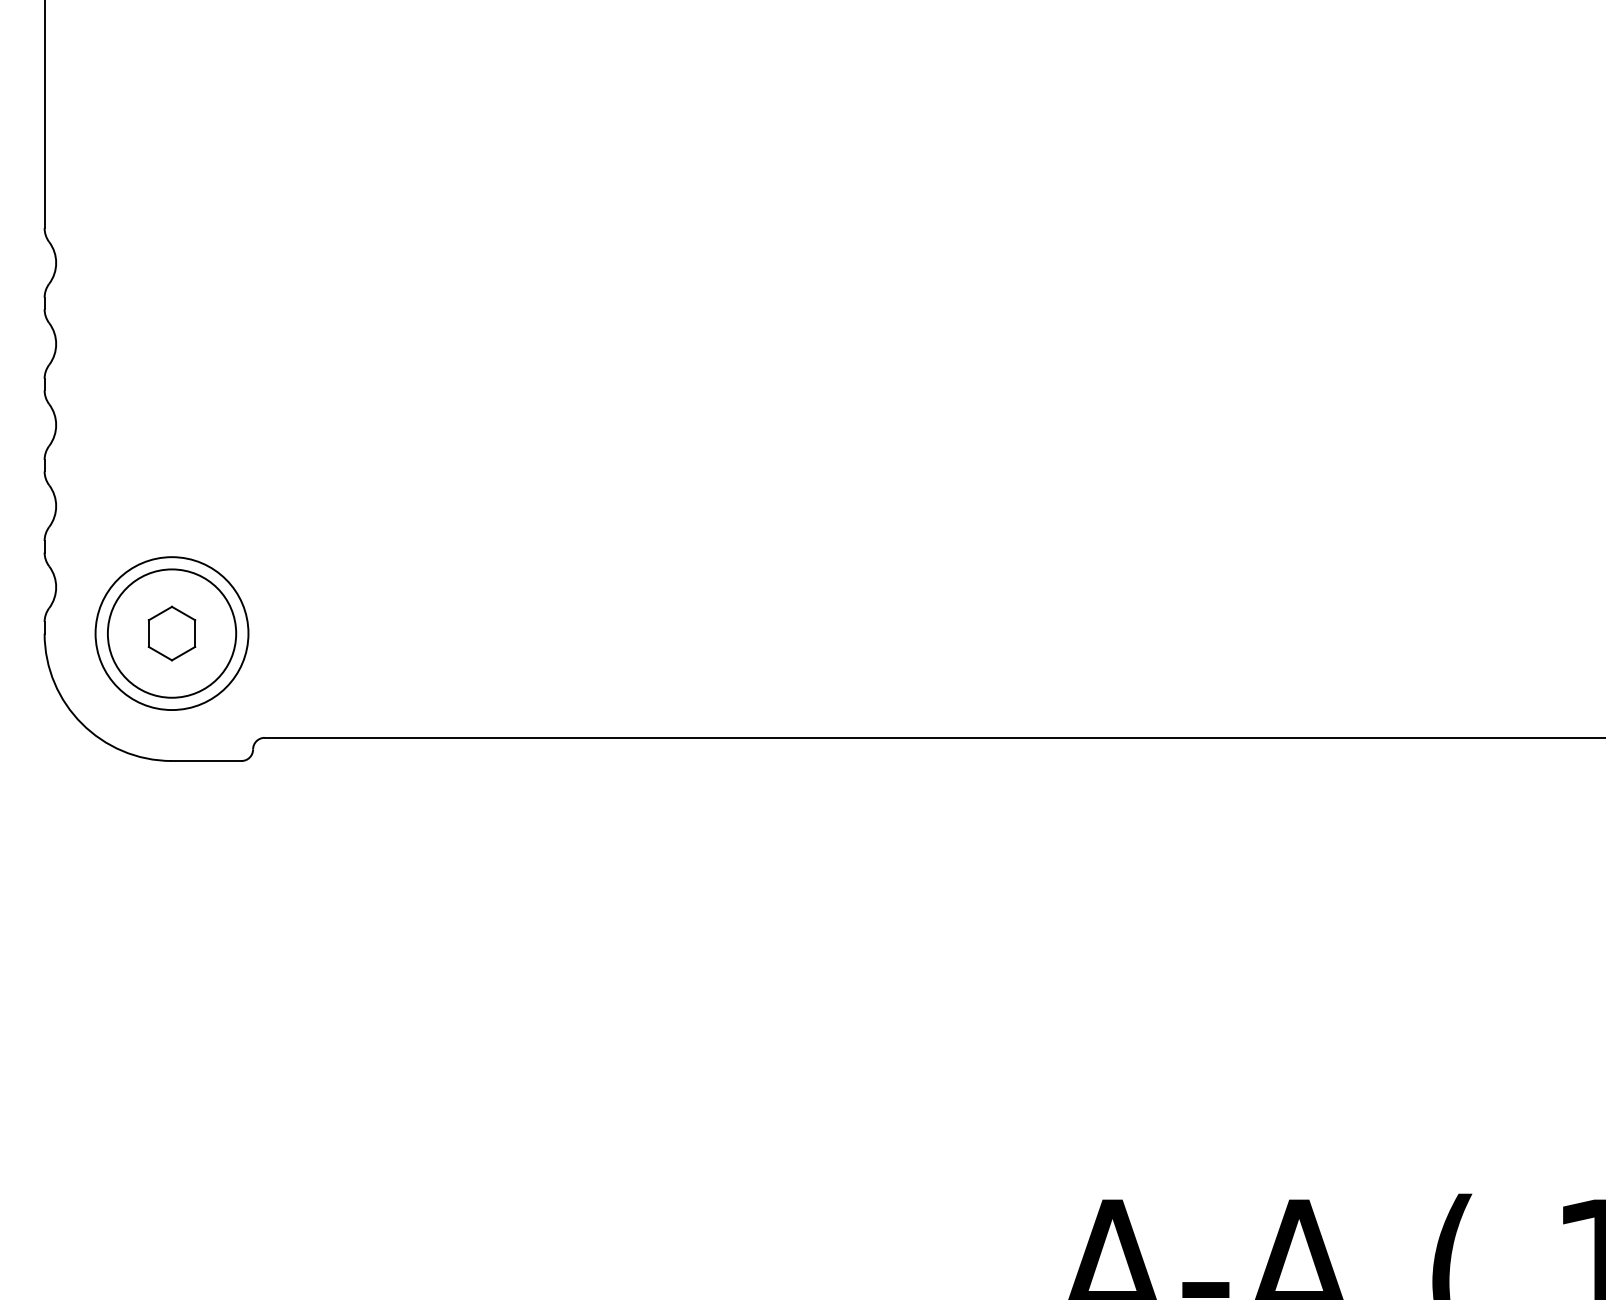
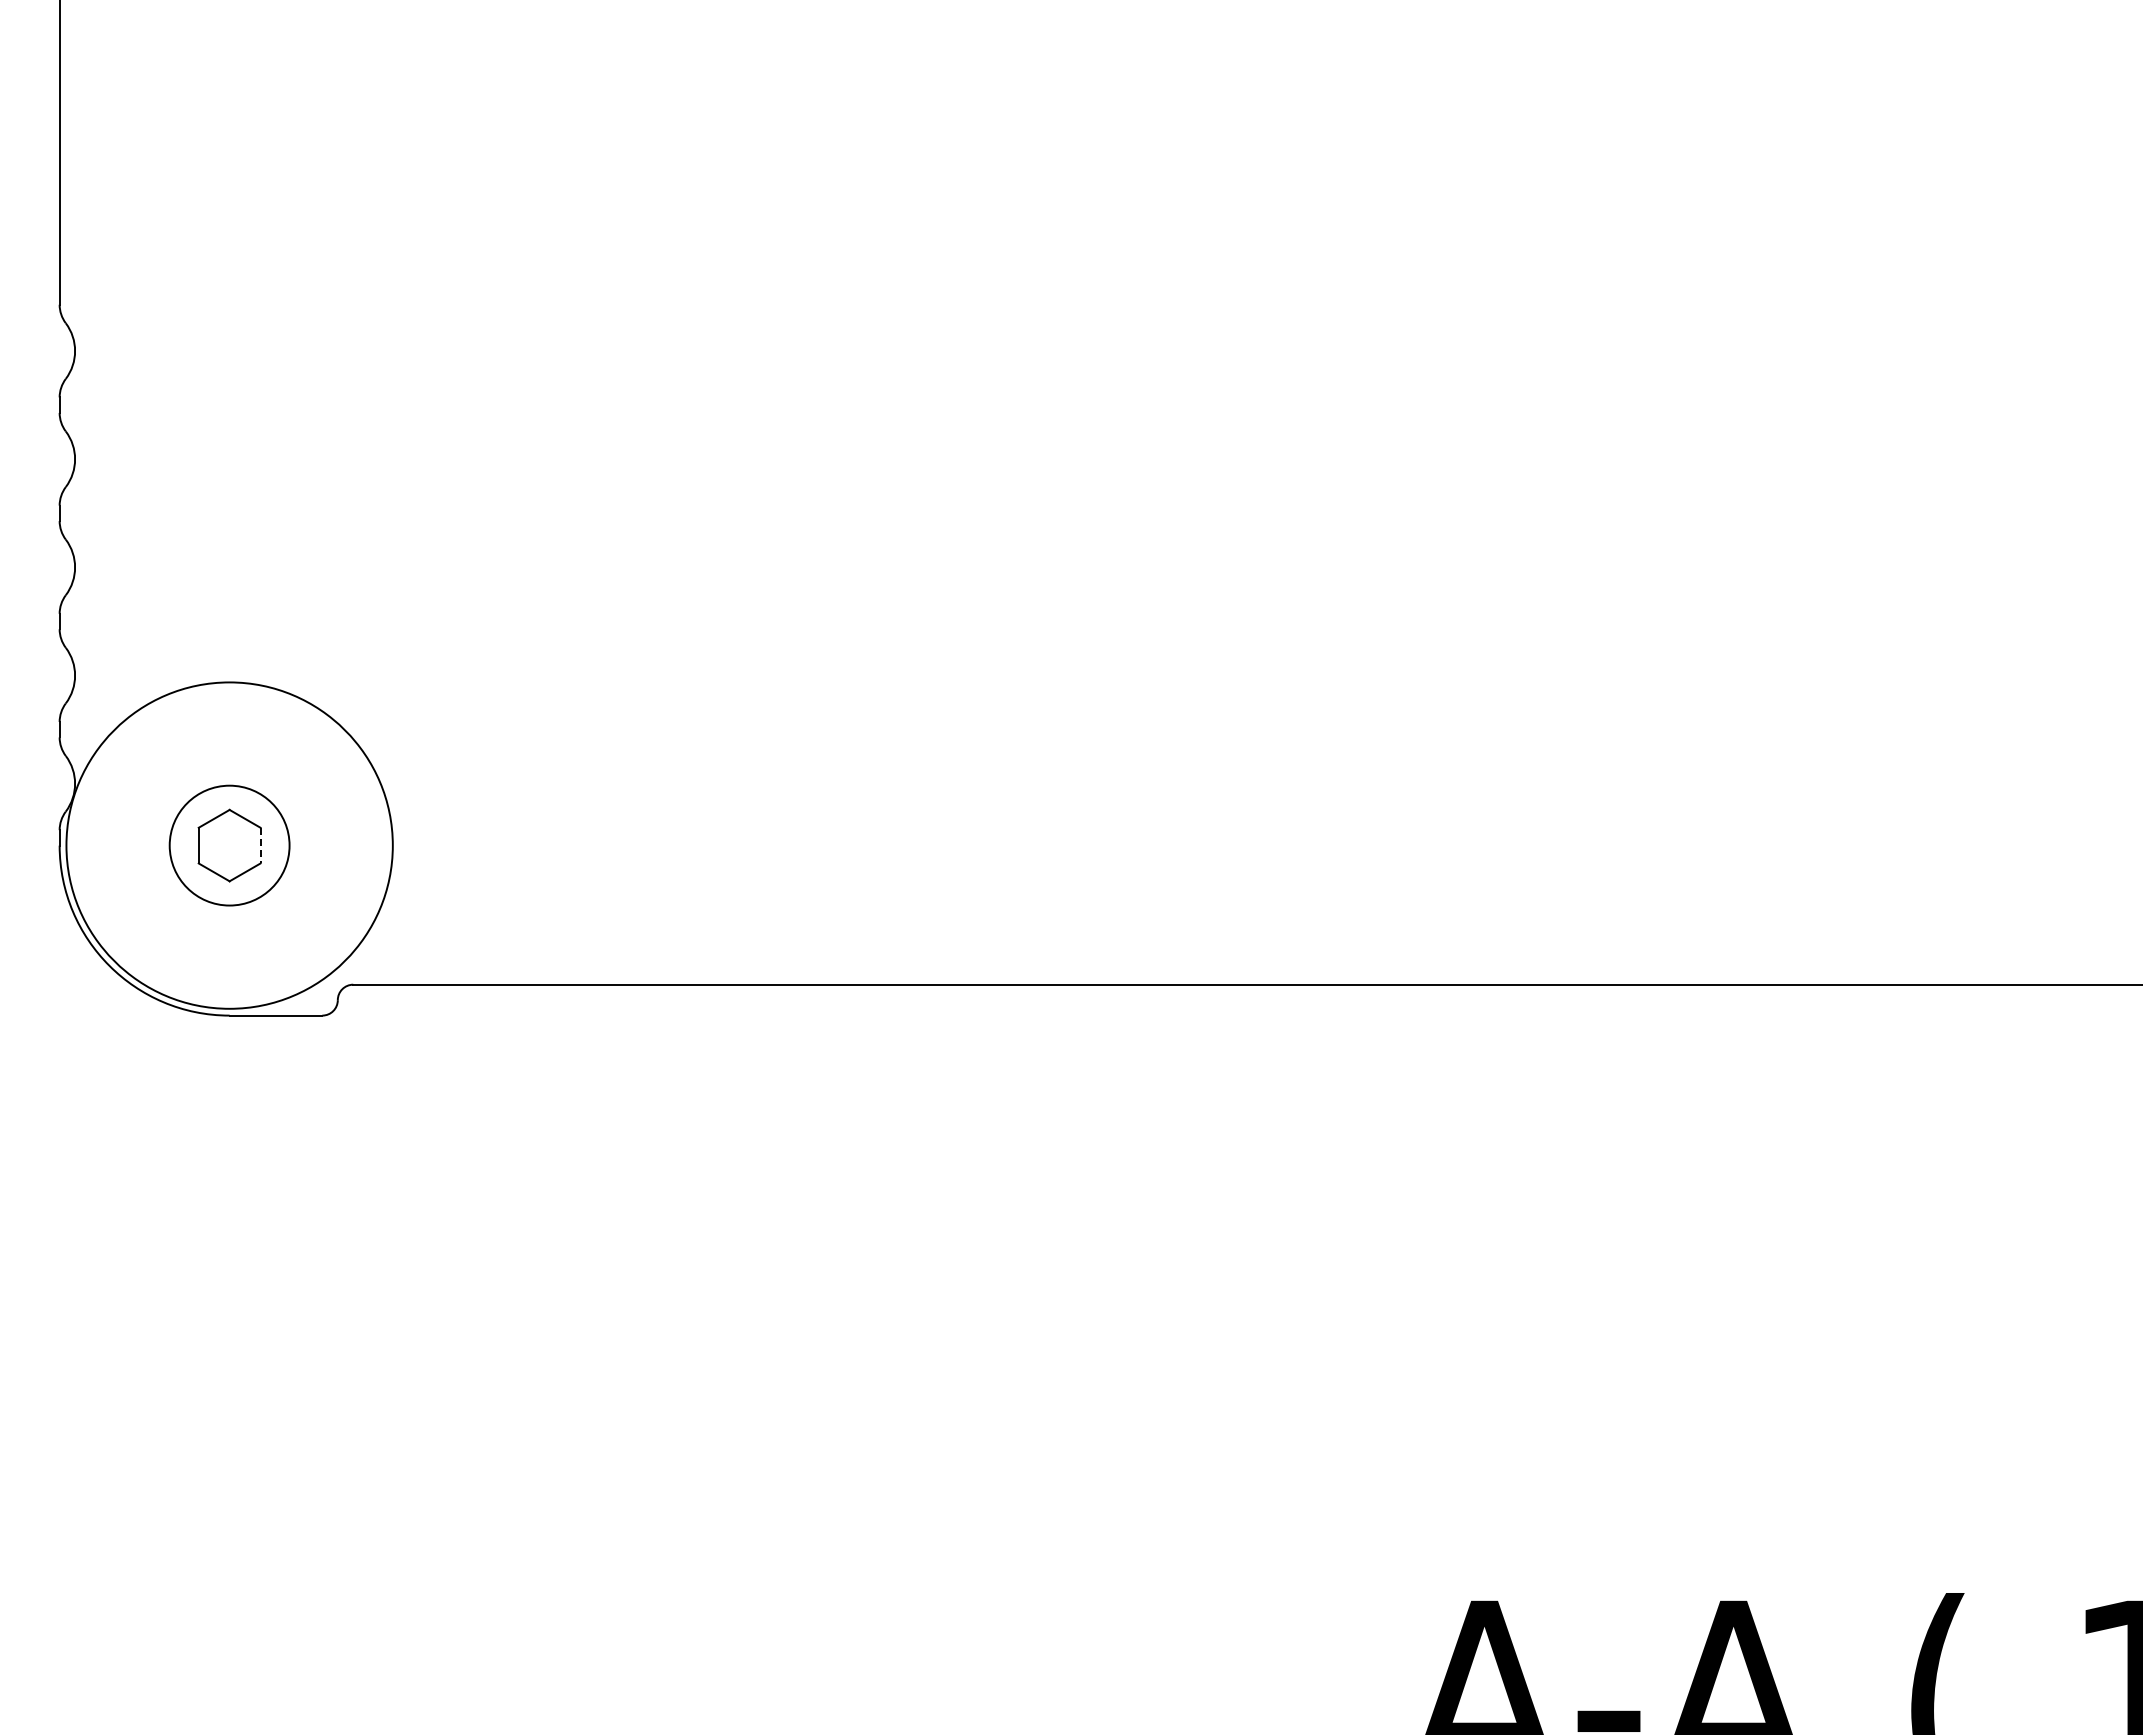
circle: (171, 633) -> (229, 845), size x0.7
circle: (171, 633) -> (229, 845), size x1.6
line: (195, 633) -> (260, 845), solid -> dashed

